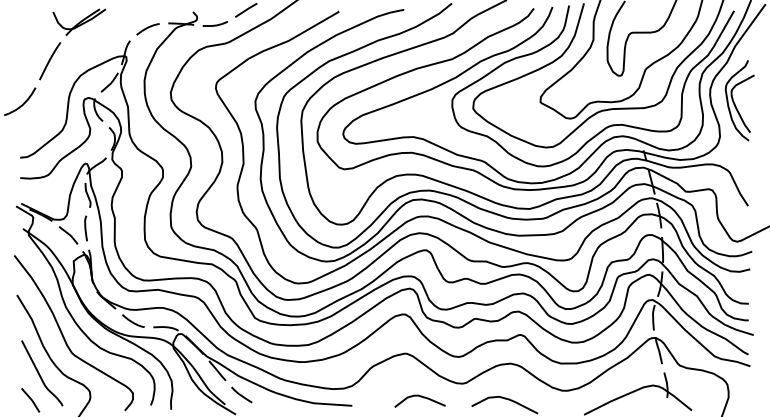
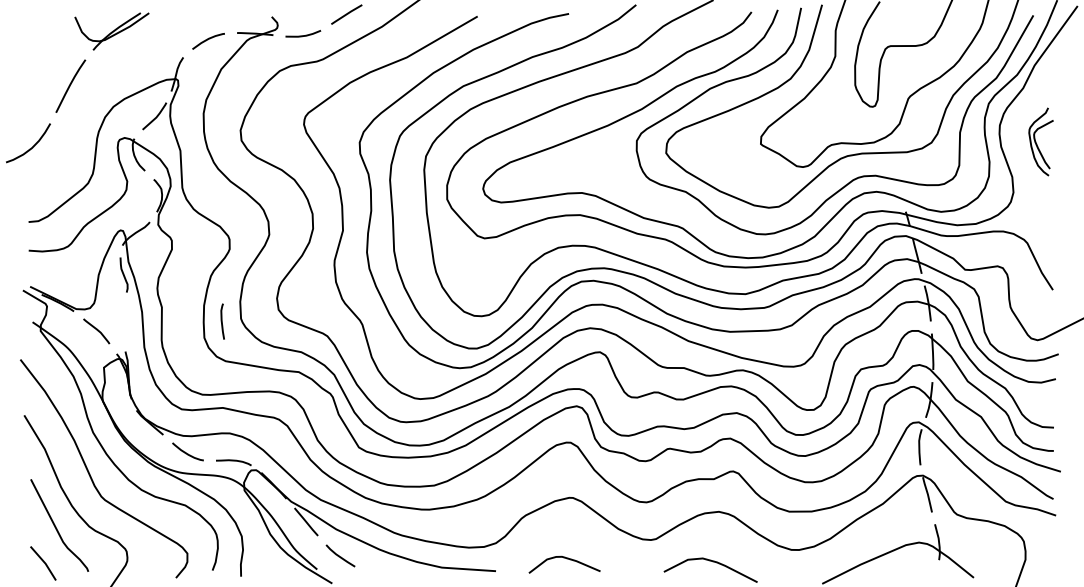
part: (739, 100) -> (1040, 141), size x0.6
curve: (85, 228) -> (221, 321), moved
curve: (420, 397) -> (565, 559), moved

